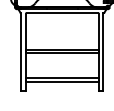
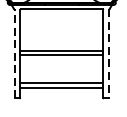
line: (21, 51) -> (15, 53), solid -> dashed
line: (103, 52) -> (108, 54), solid -> dashed

